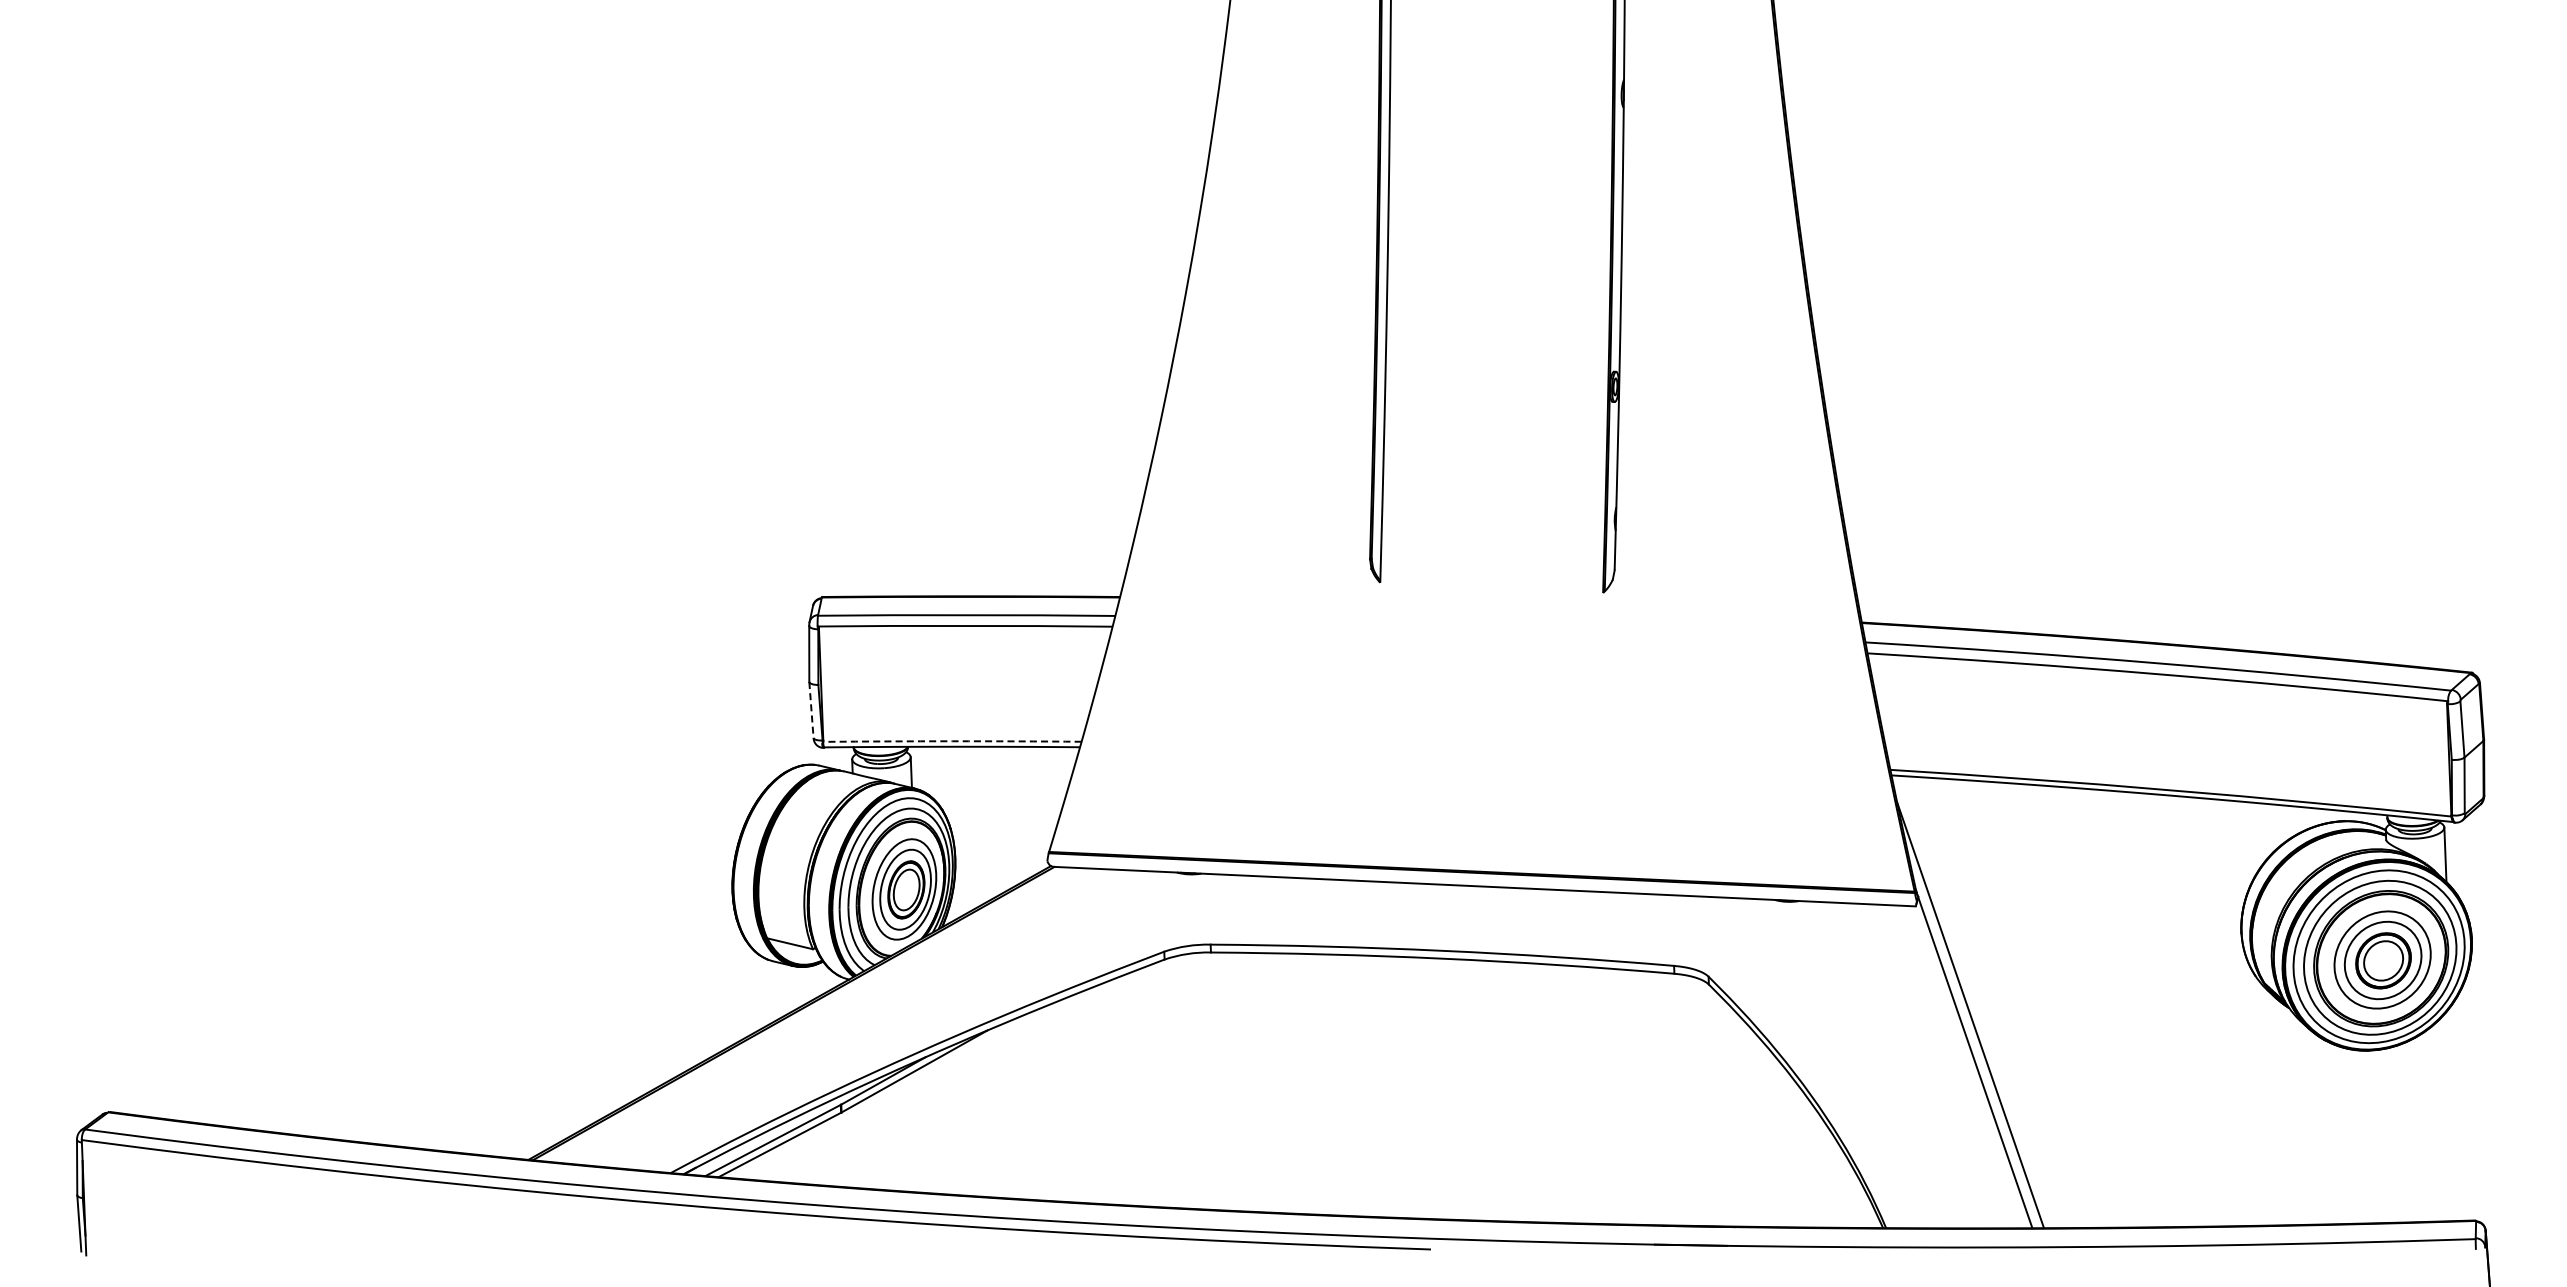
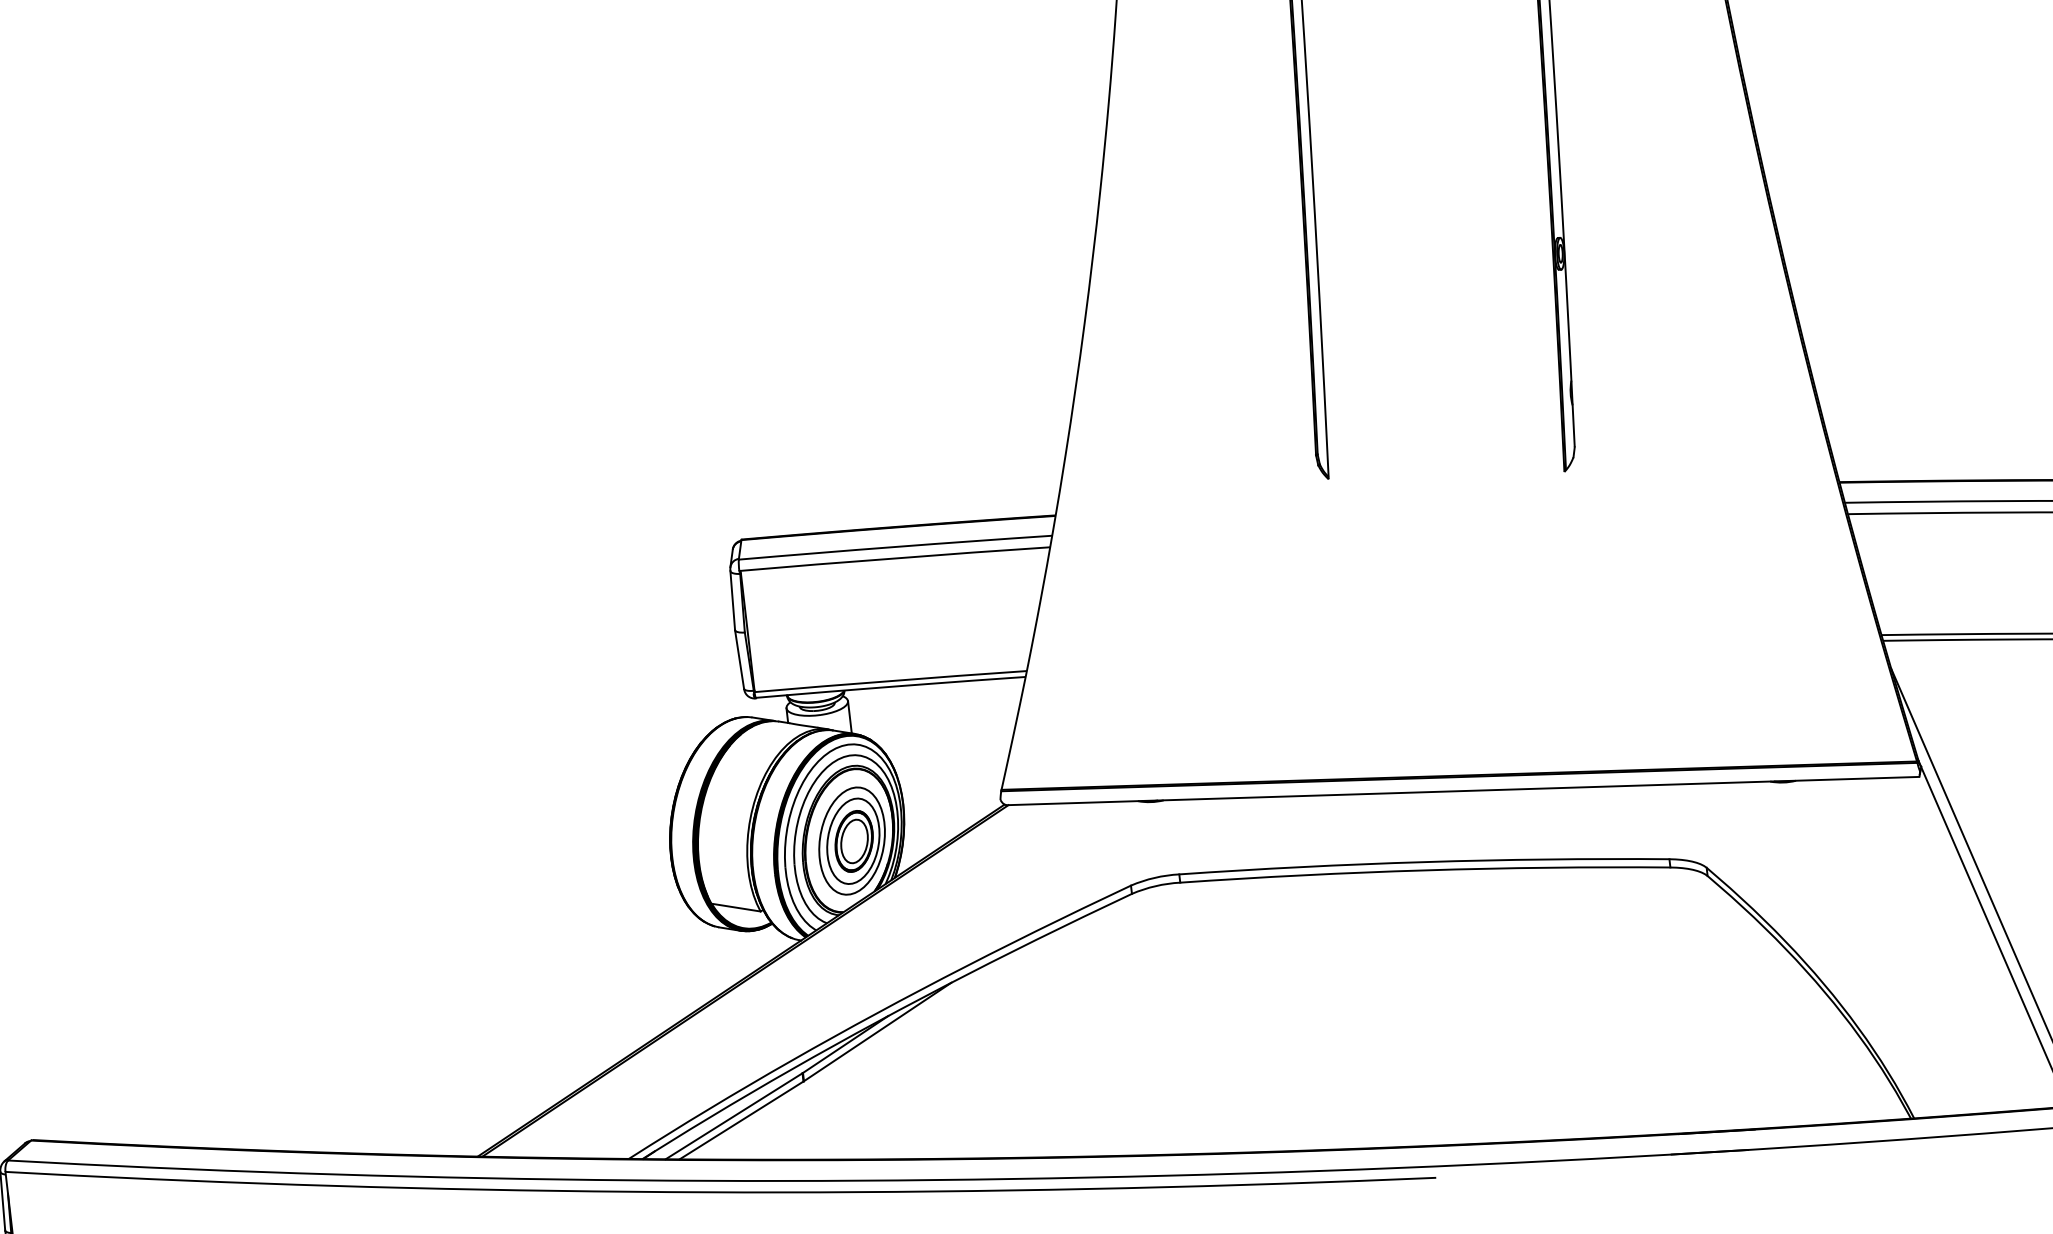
line: (811, 710) -> (739, 660), dashed -> solid
arc: (952, 741) -> (890, 681), dashed -> solid

